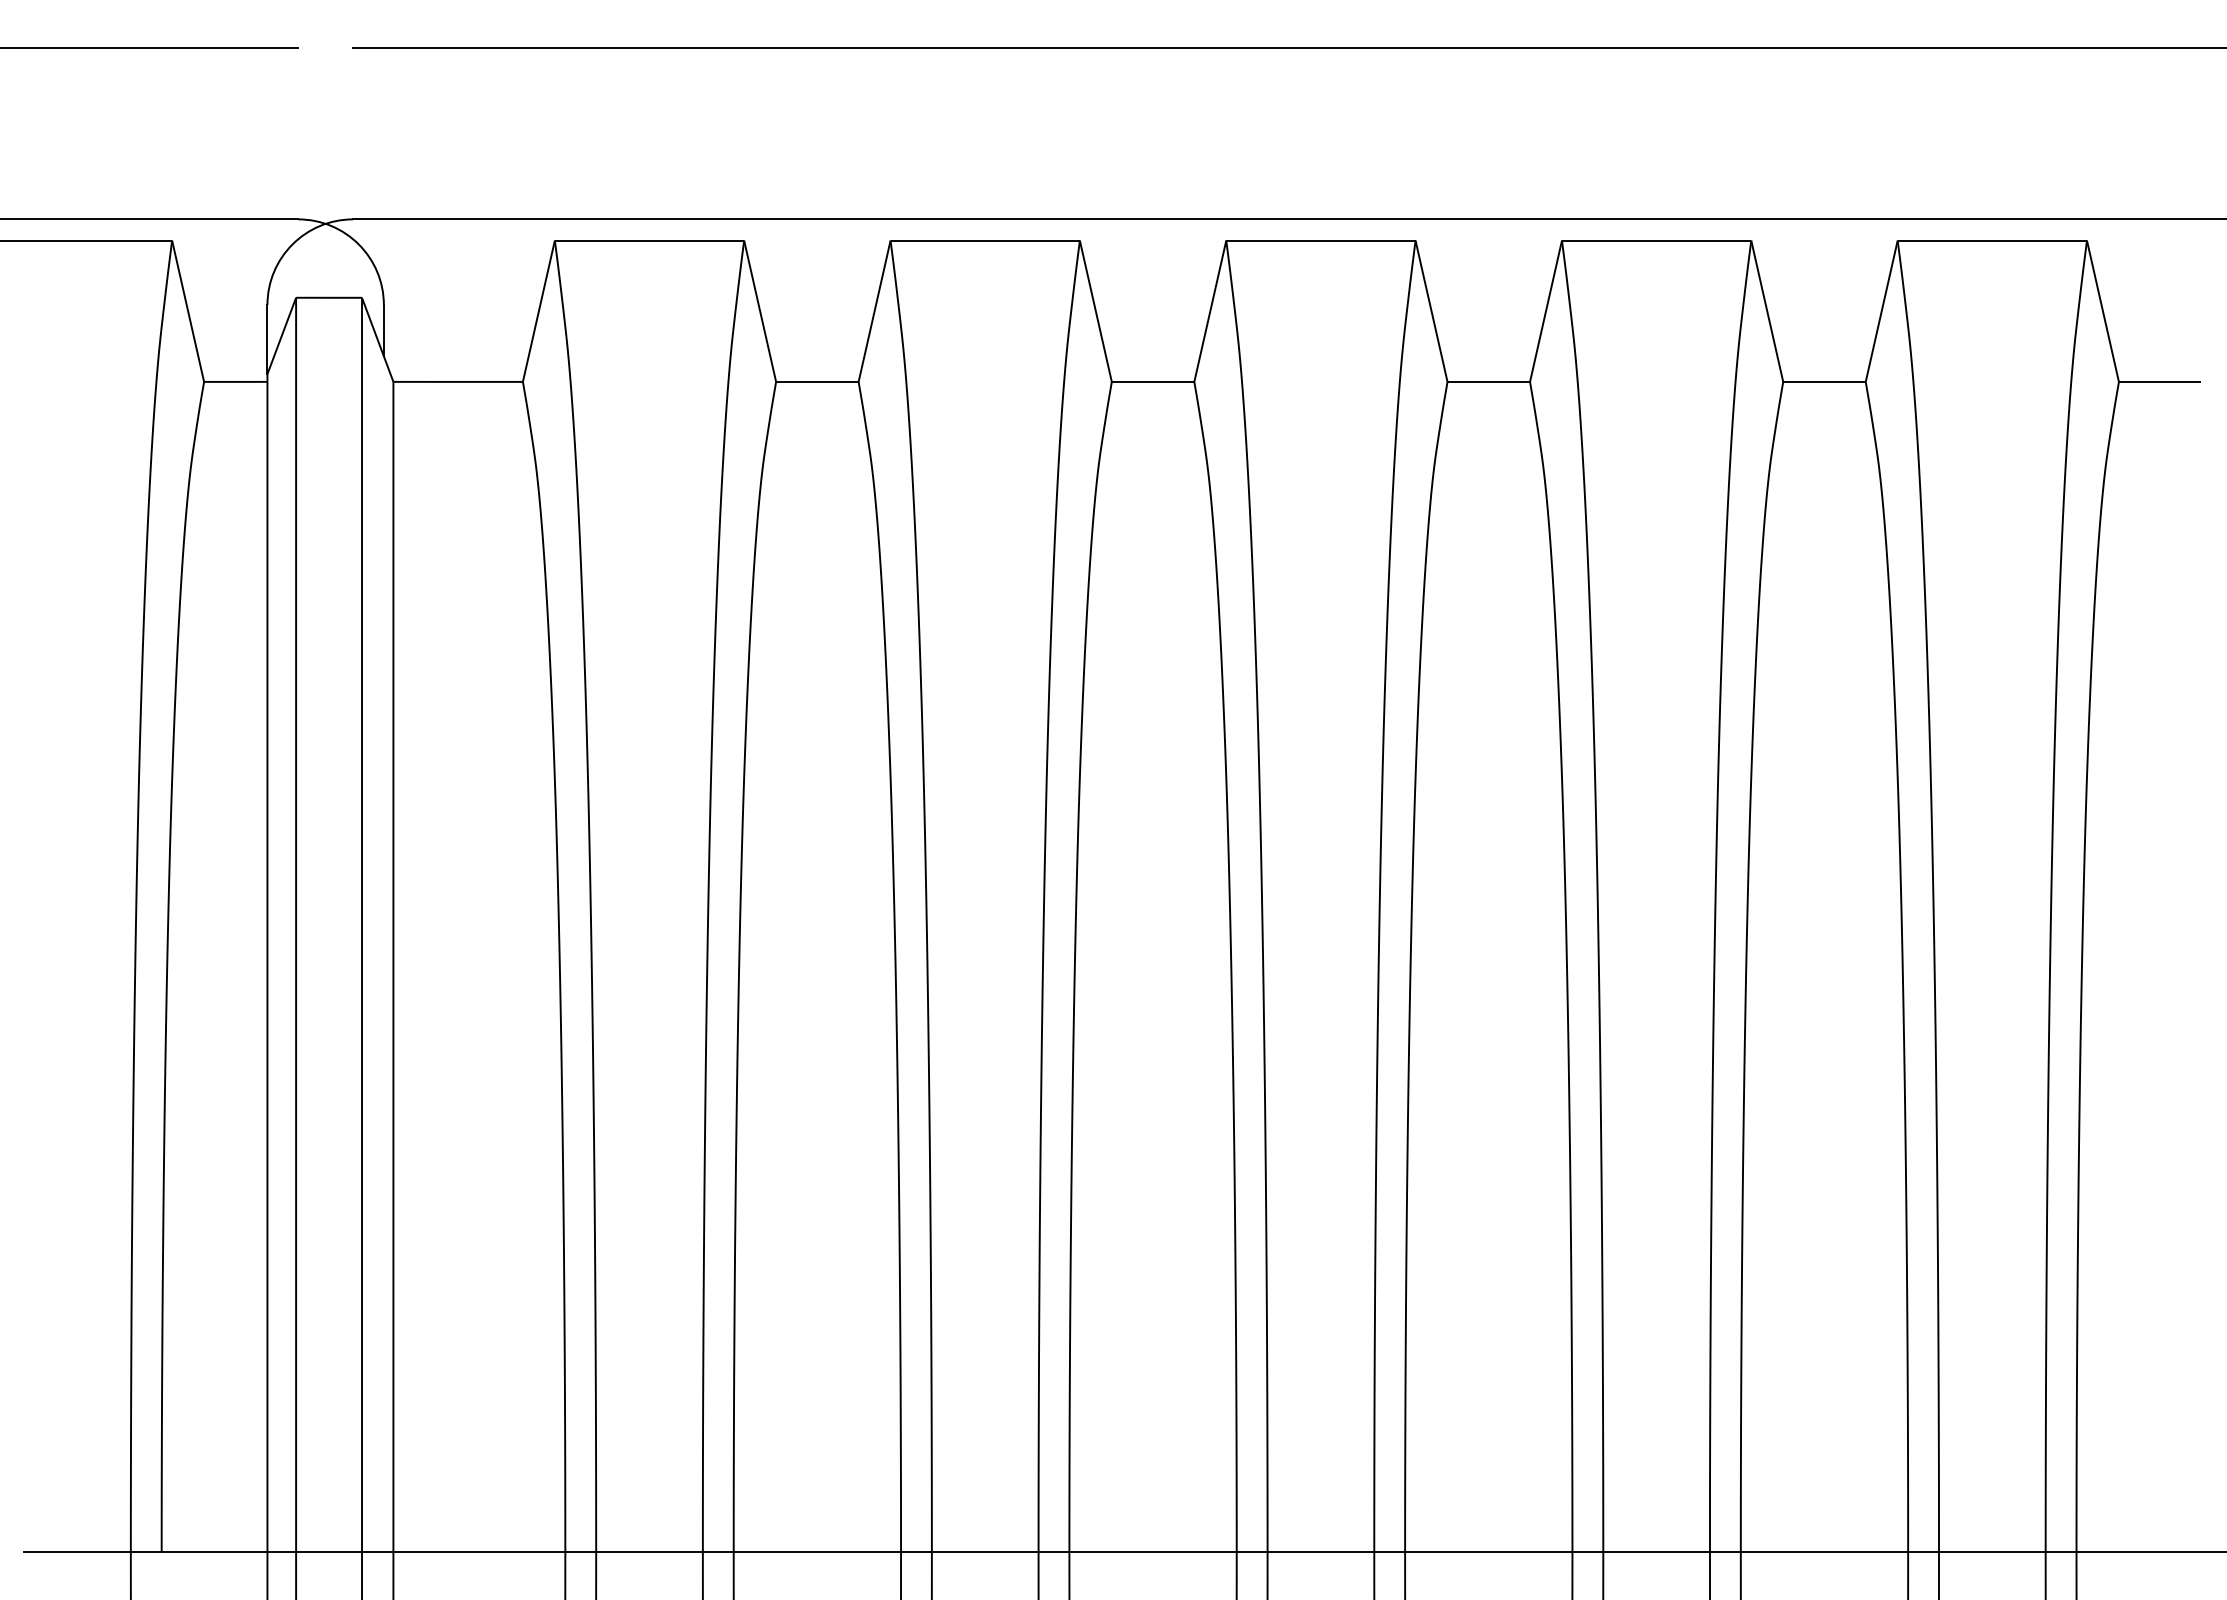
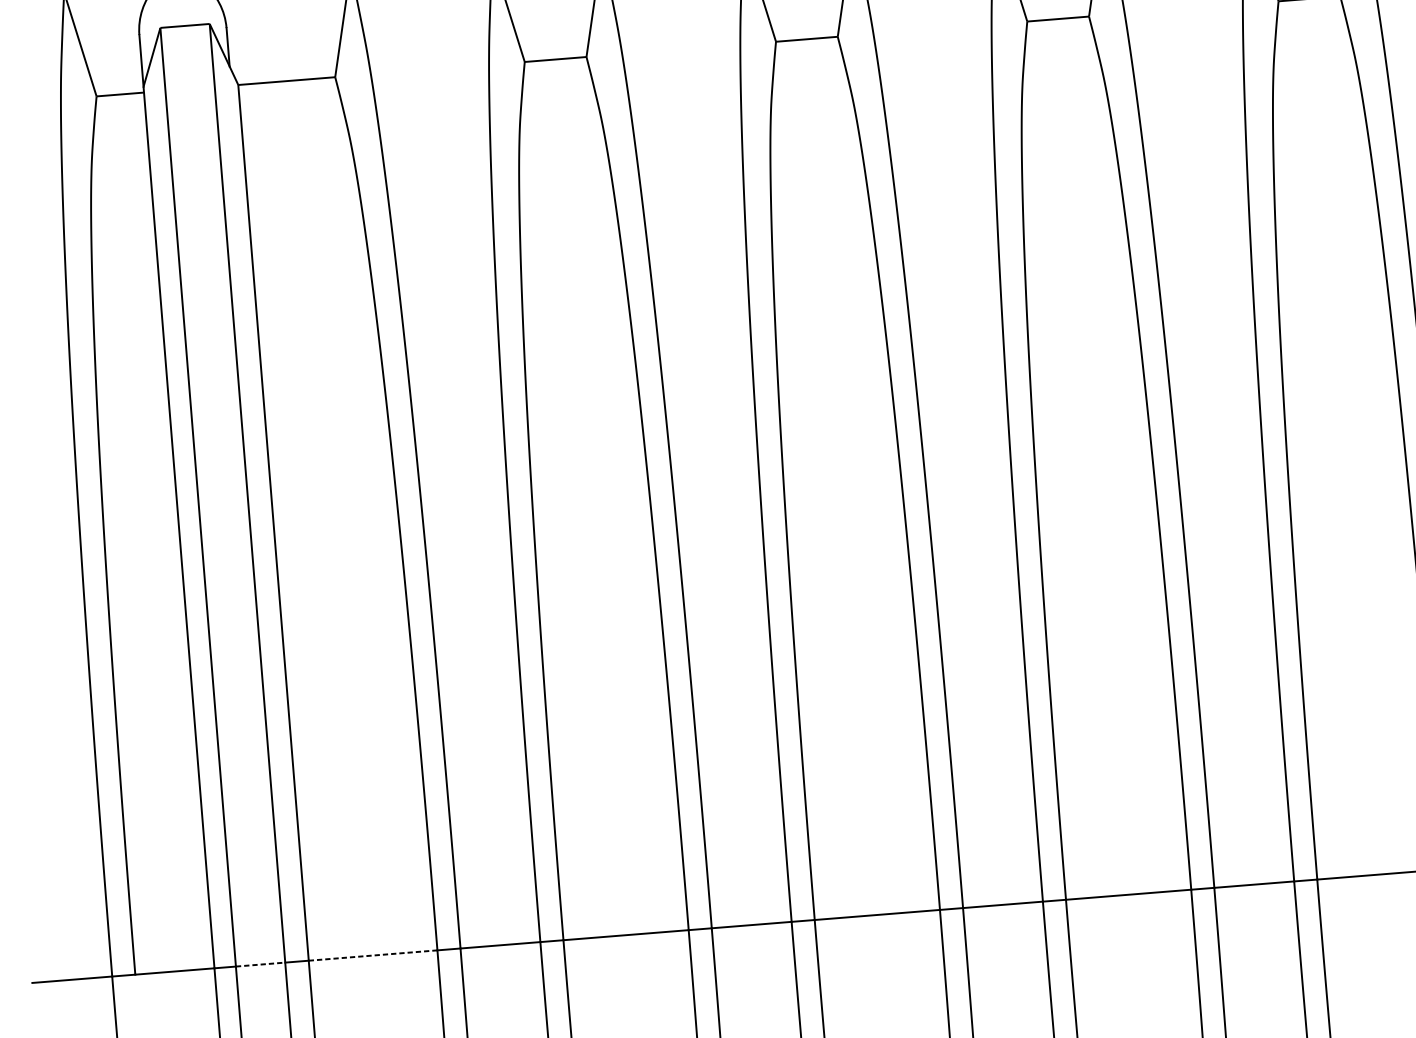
line: (329, 1551) -> (260, 964), solid -> dashed
line: (479, 1551) -> (373, 955), solid -> dashed

